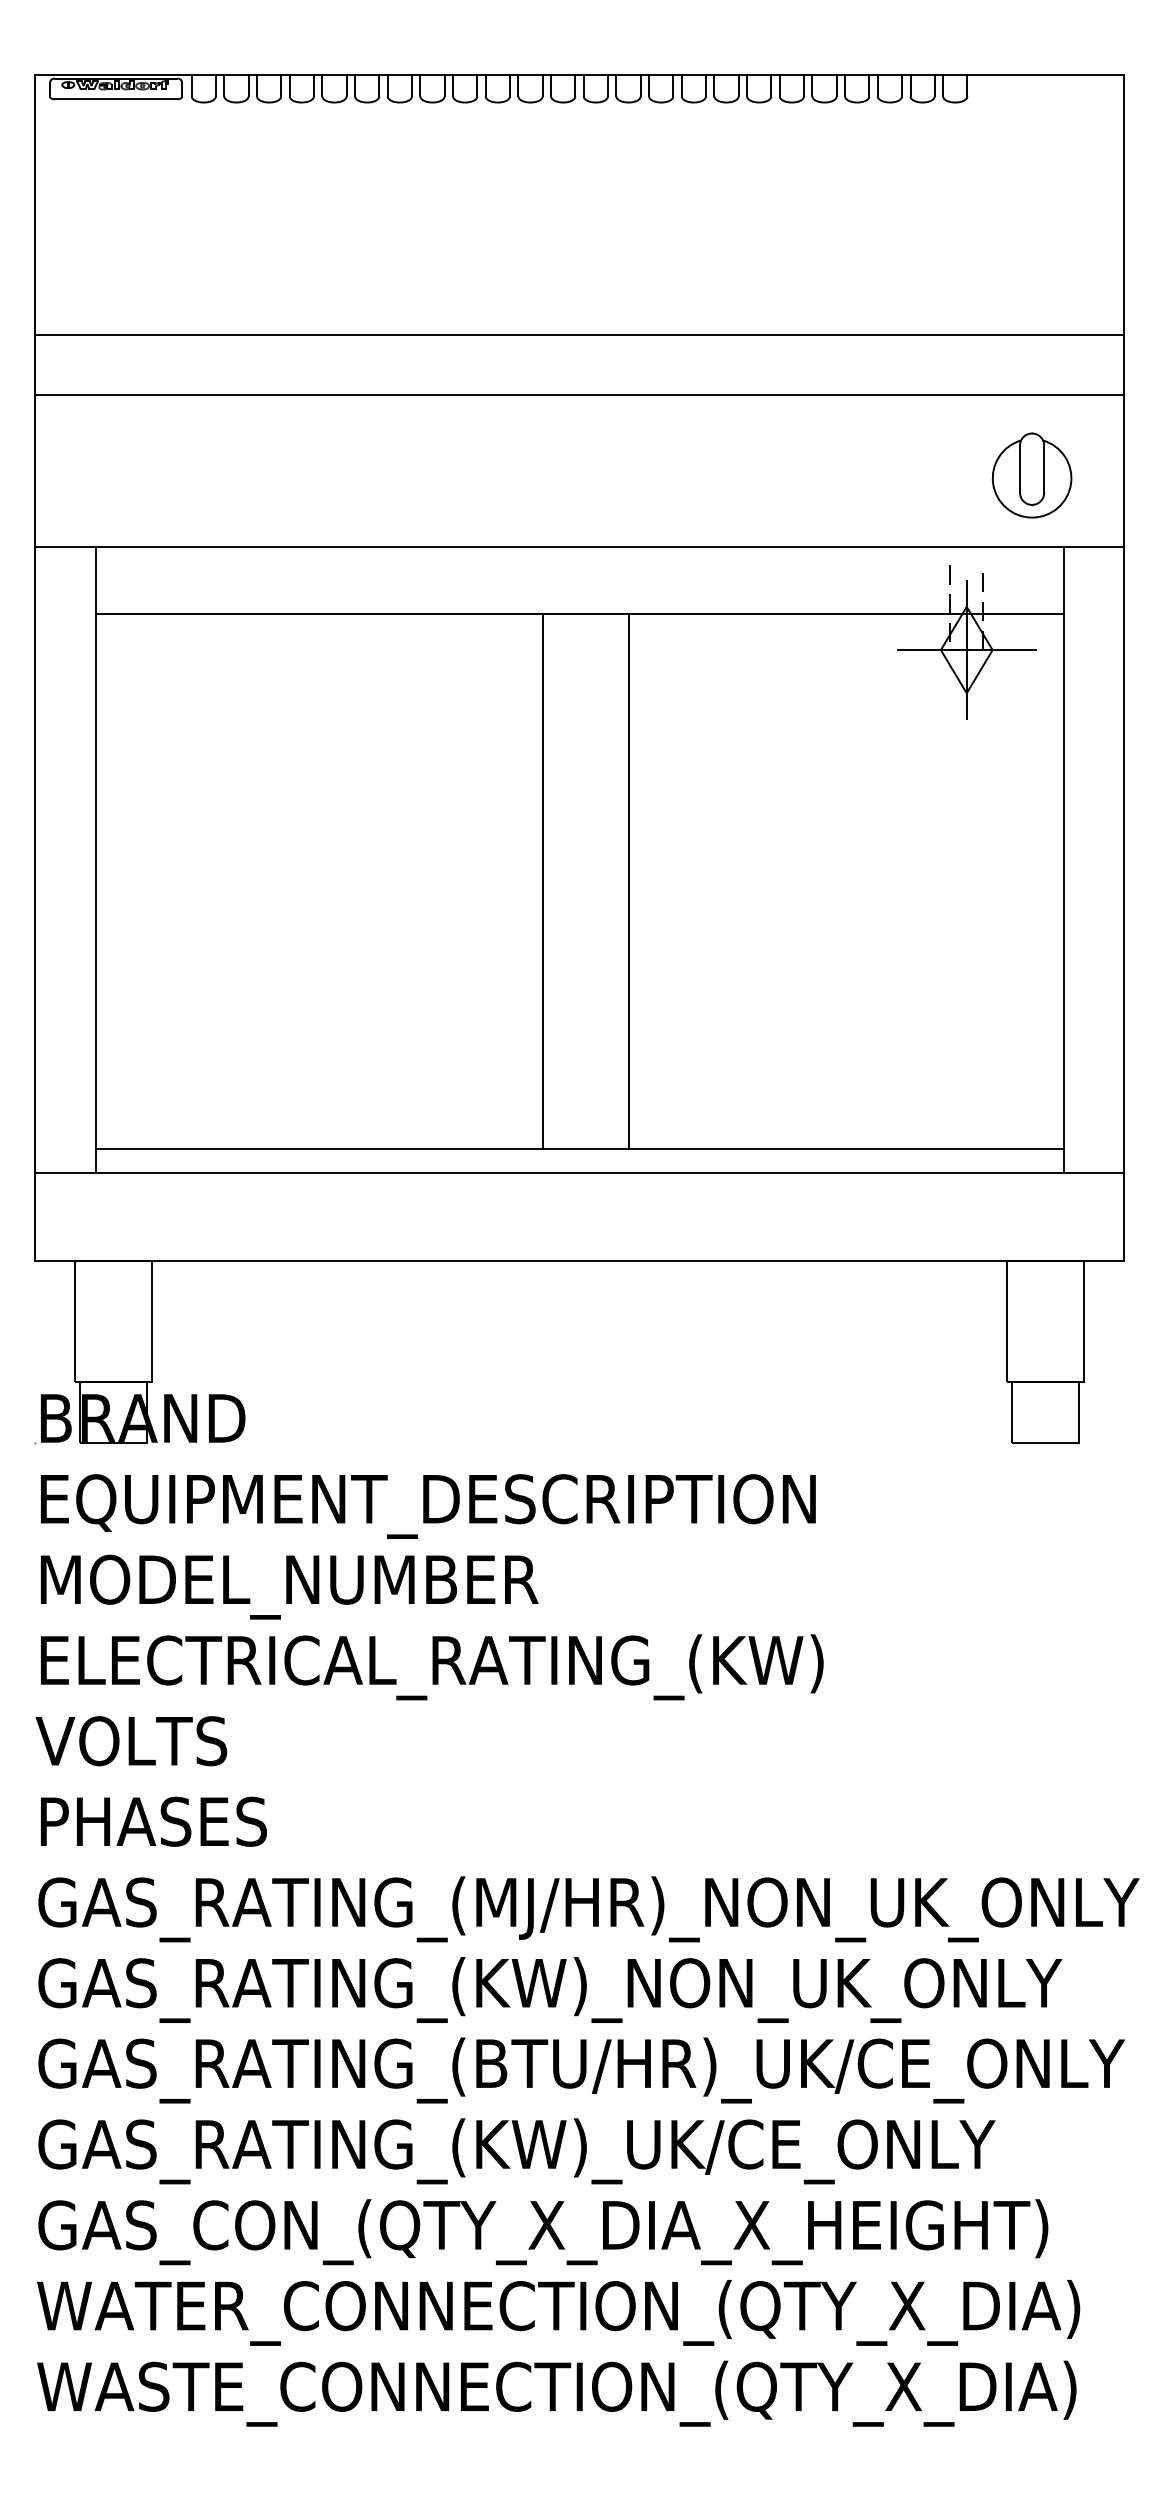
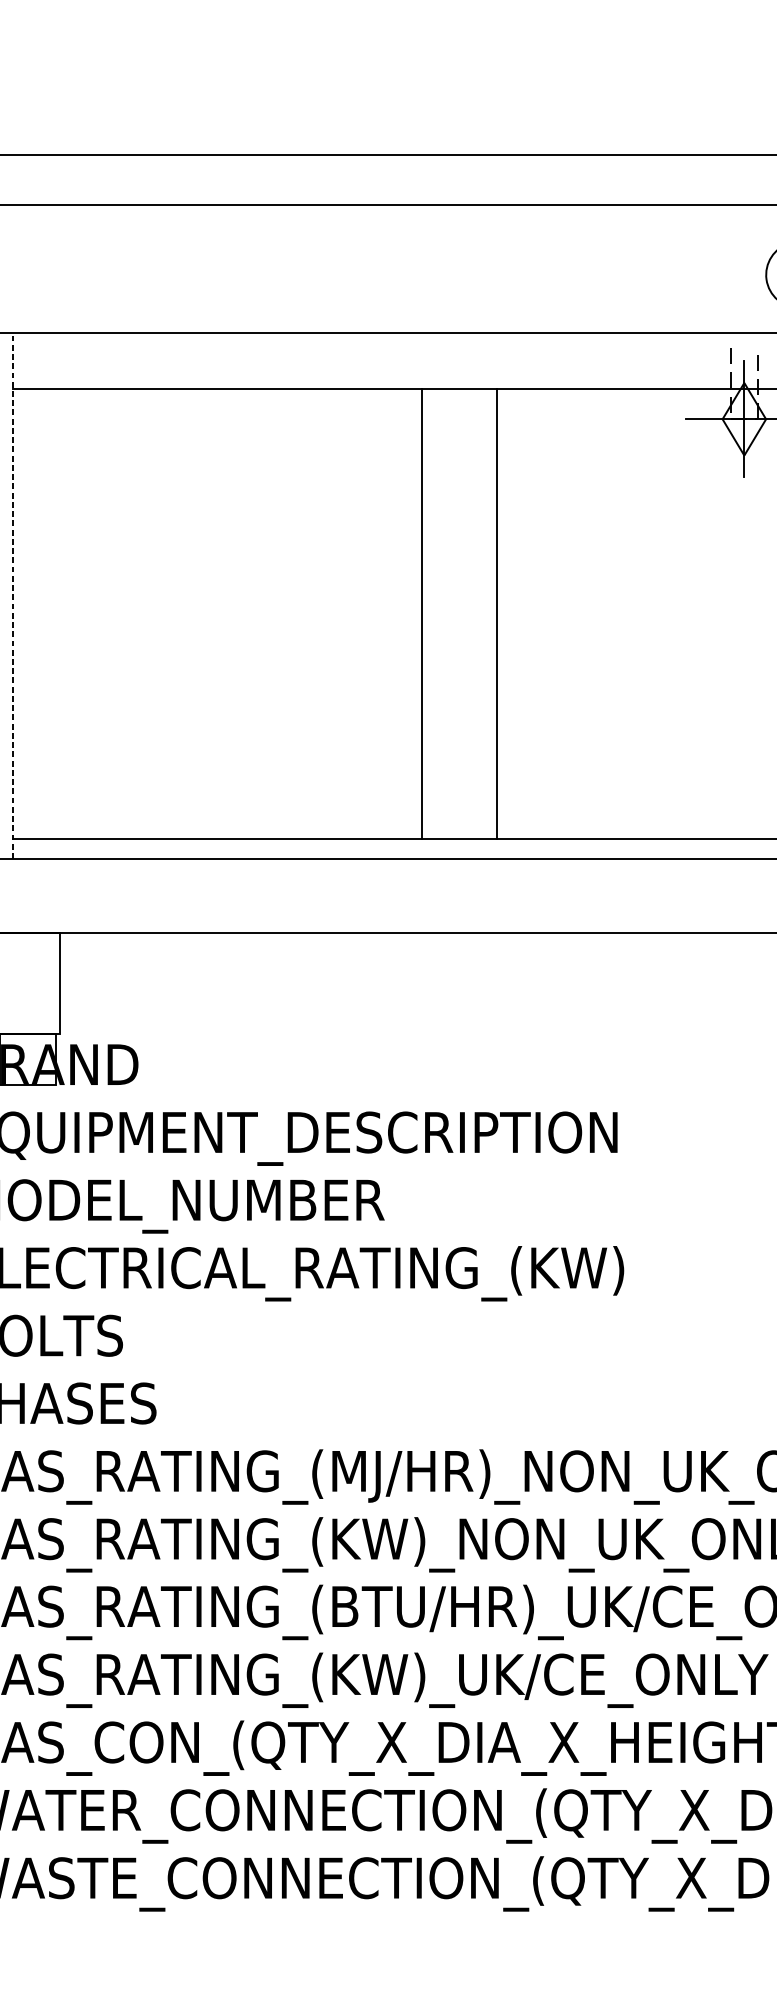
line: (95, 859) -> (12, 595), solid -> dashed
line: (542, 881) -> (421, 613), moved
line: (628, 881) -> (497, 613), moved

